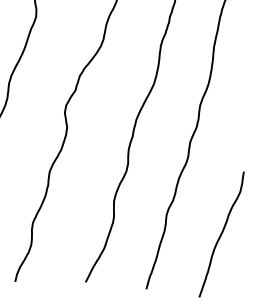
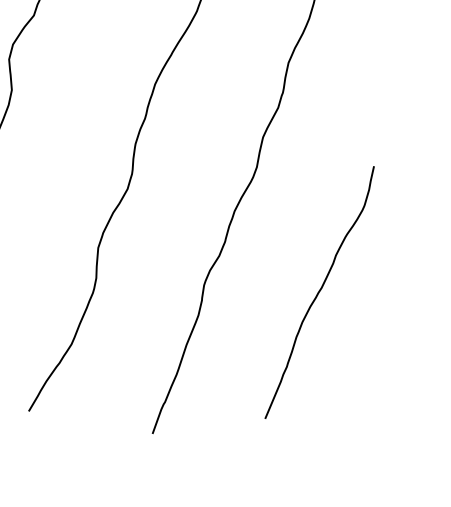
curve: (221, 234) -> (319, 292), moved

